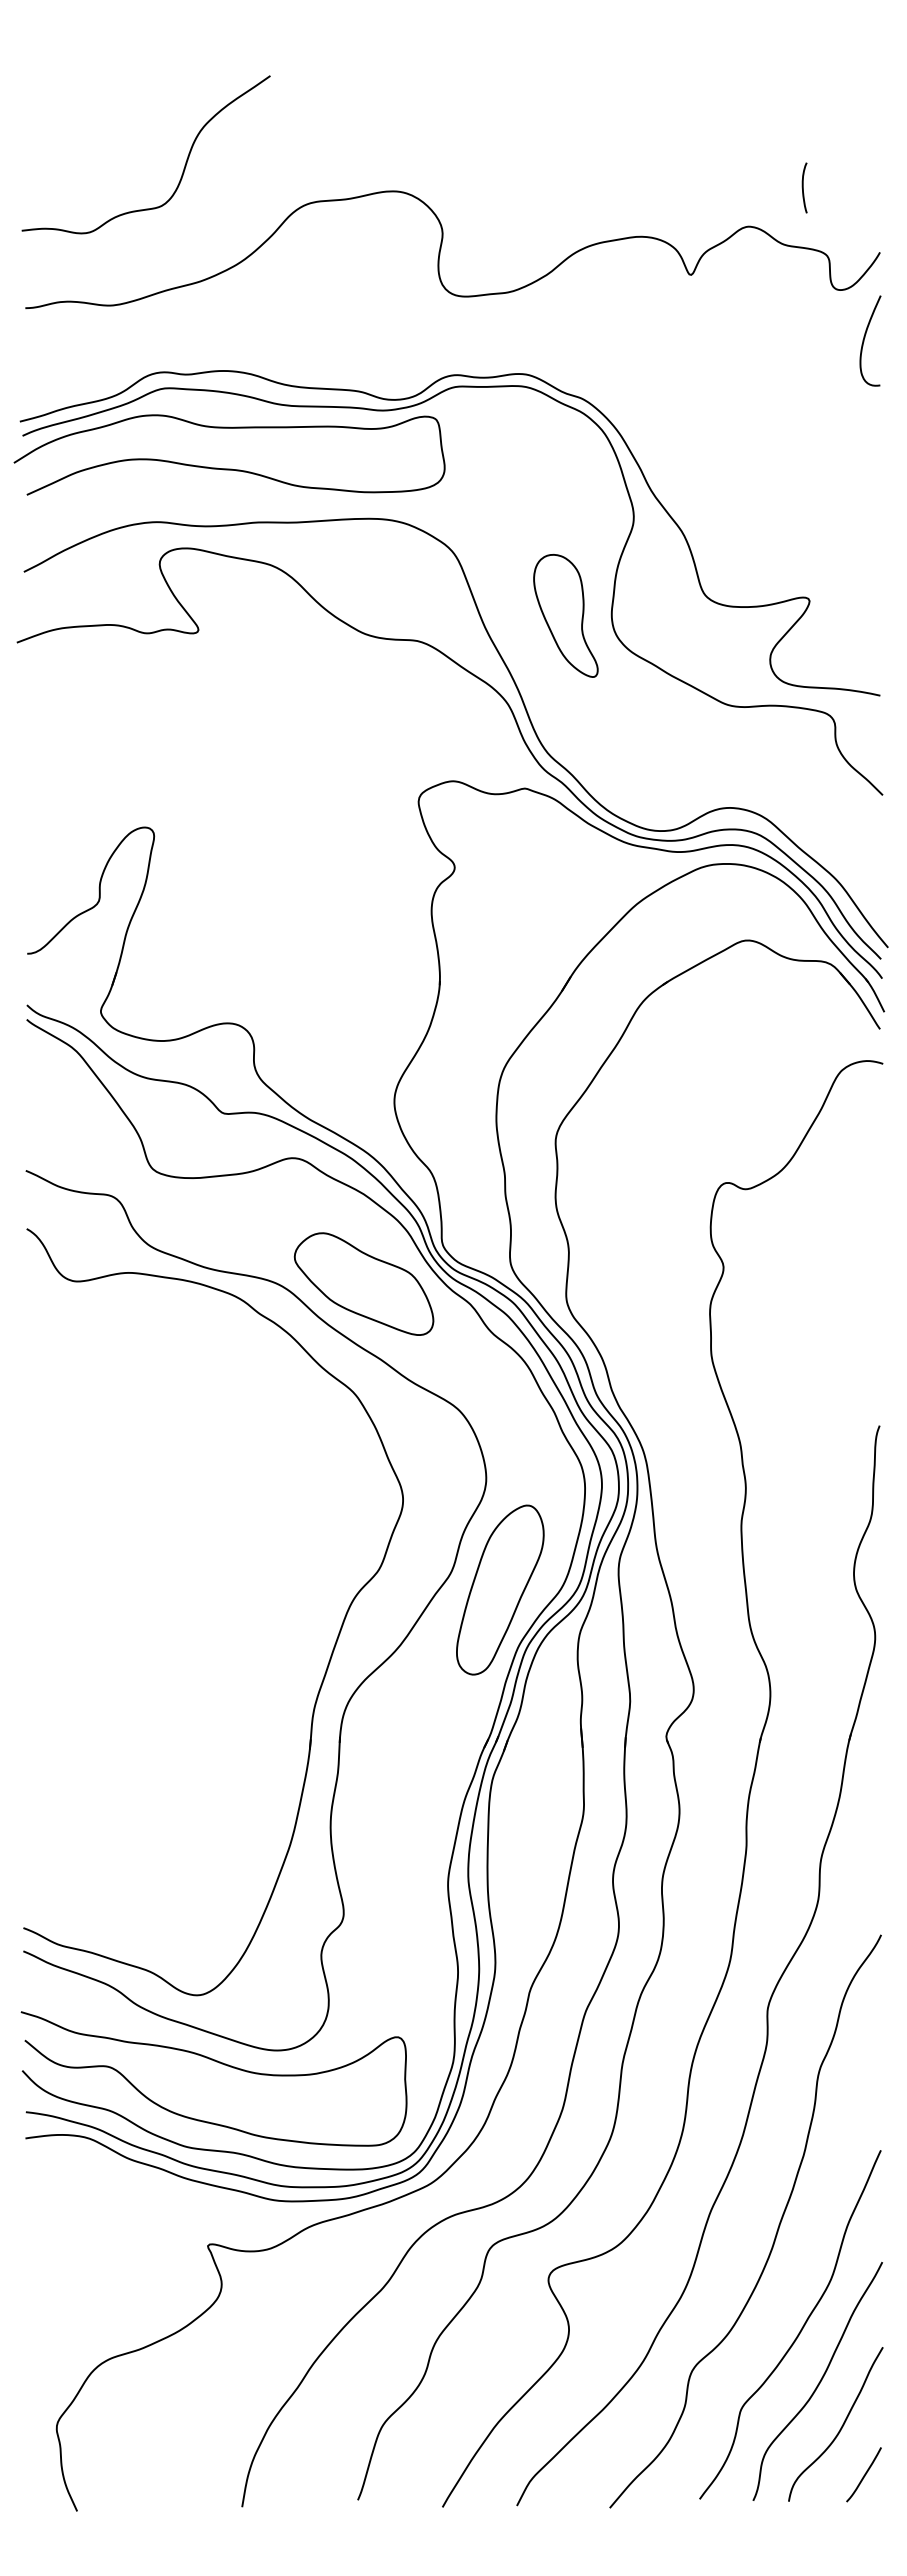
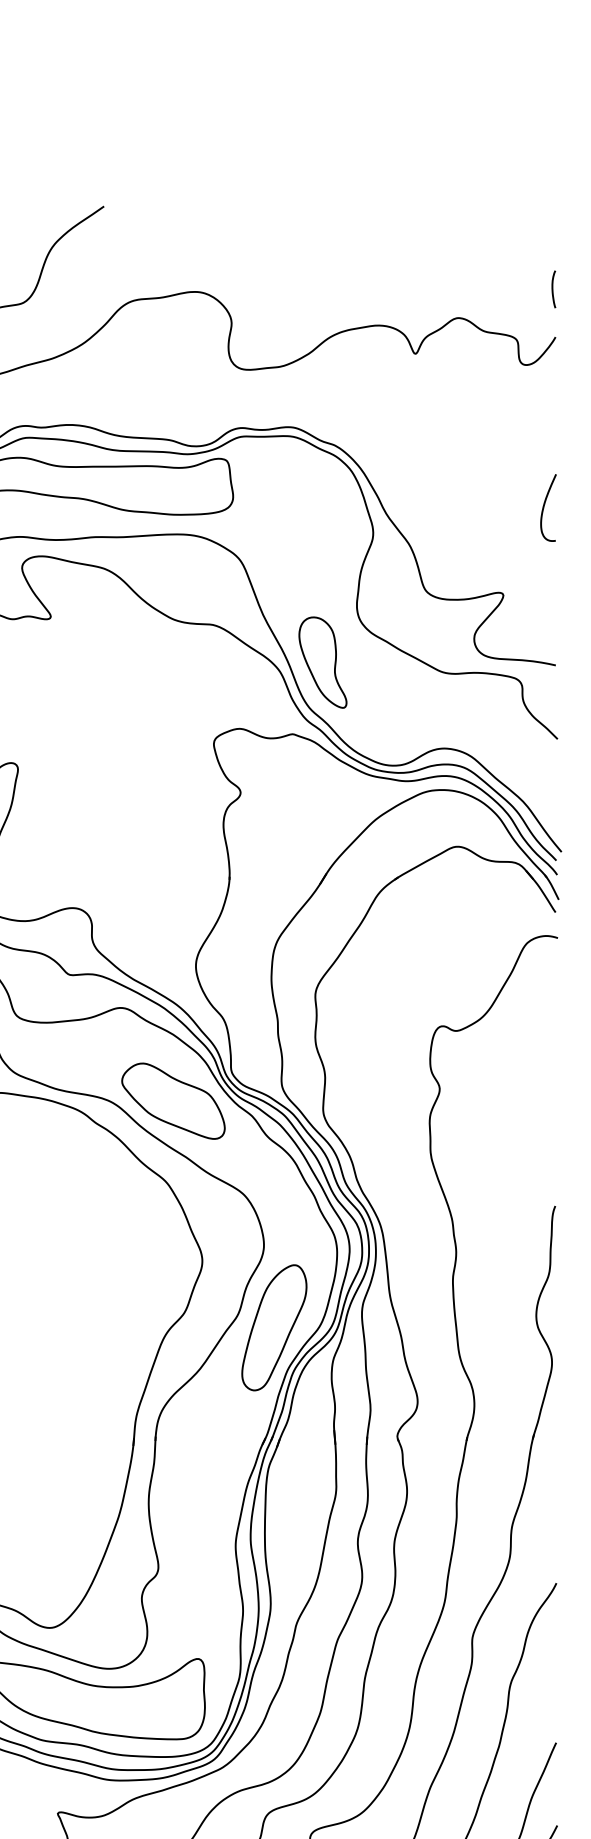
curve: (803, 187) -> (552, 289), moved
curve: (865, 337) -> (544, 505), moved
part: (565, 615) -> (322, 662), moved

